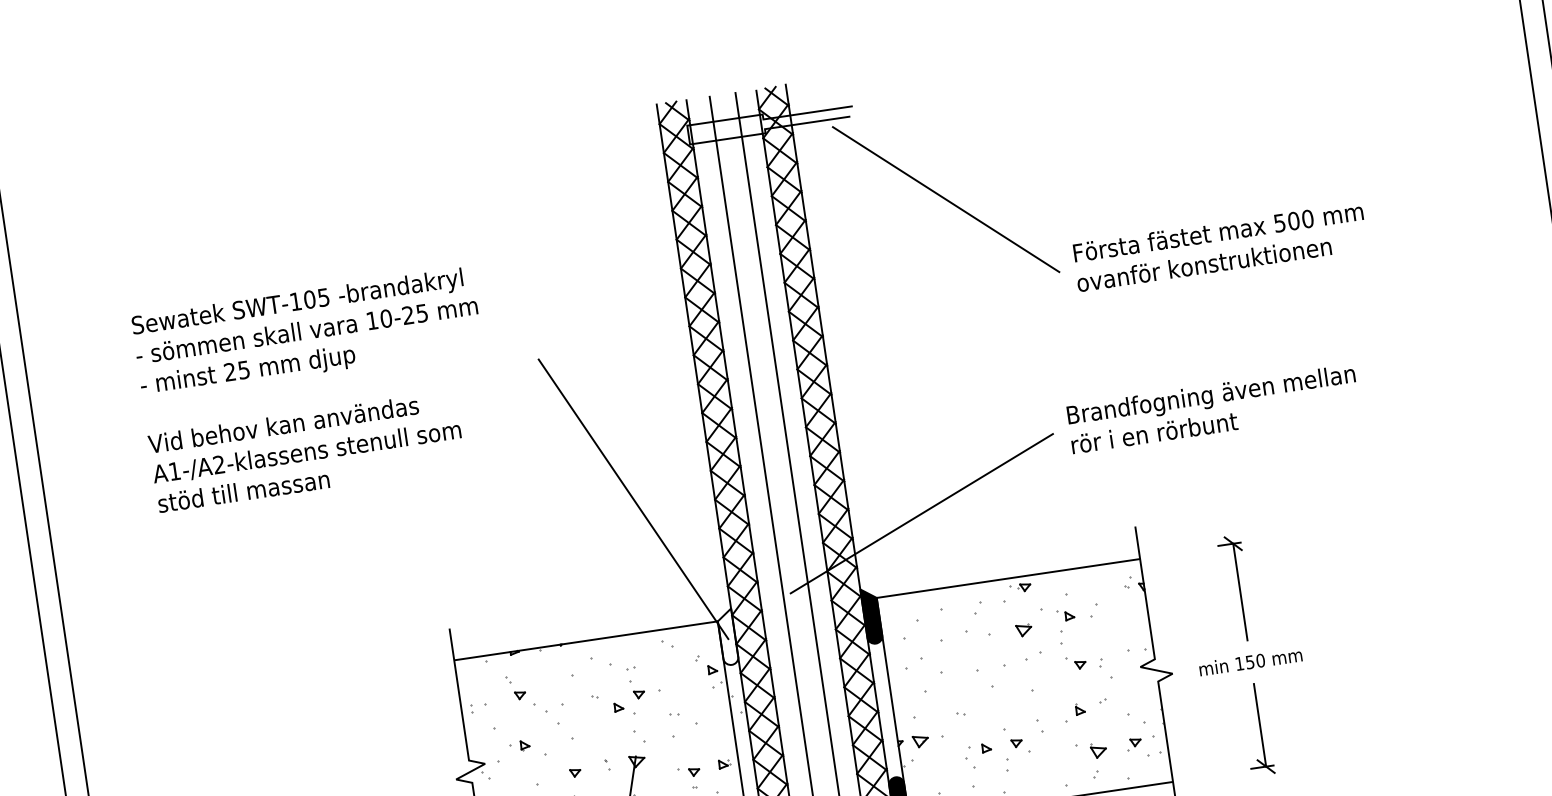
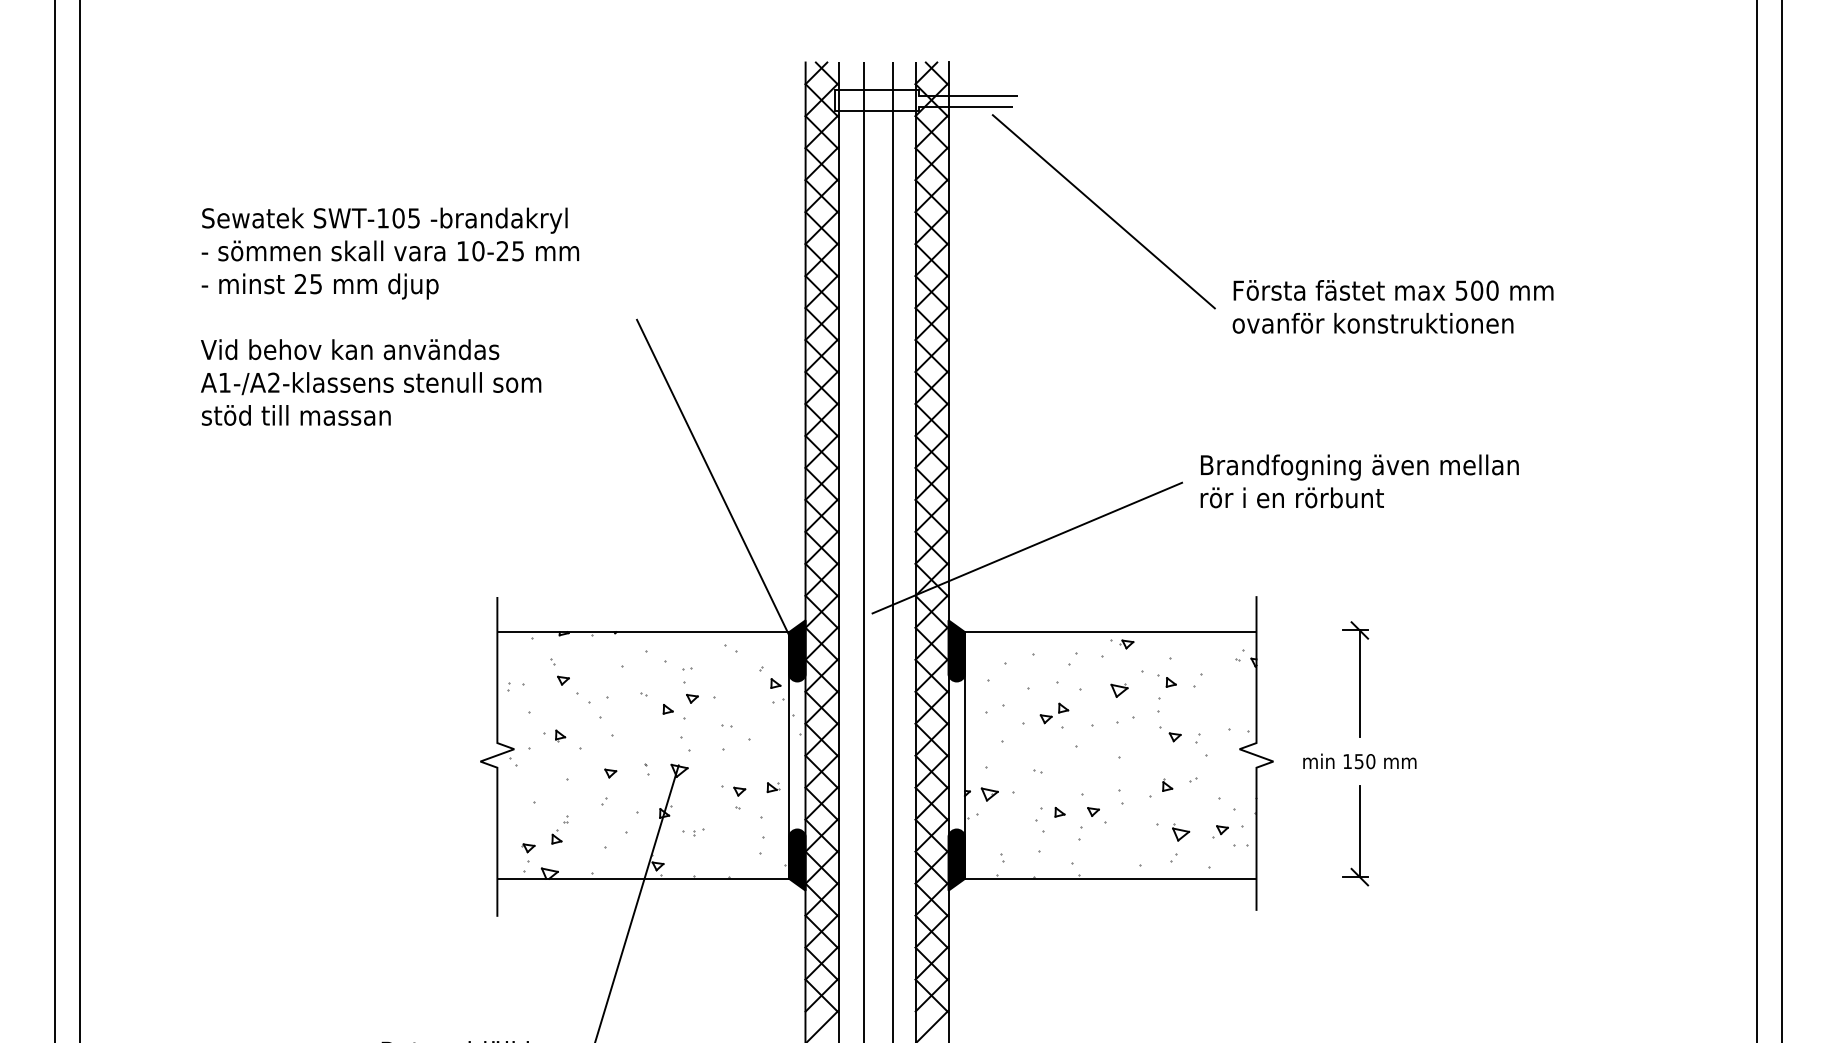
fill: (727, 636) -> (797, 650), added
part: (968, 659) -> (1054, 713), added

